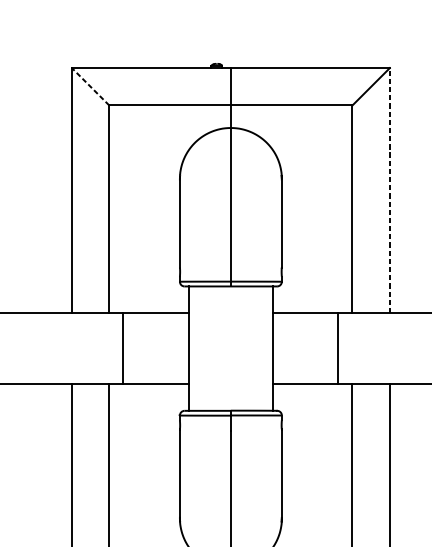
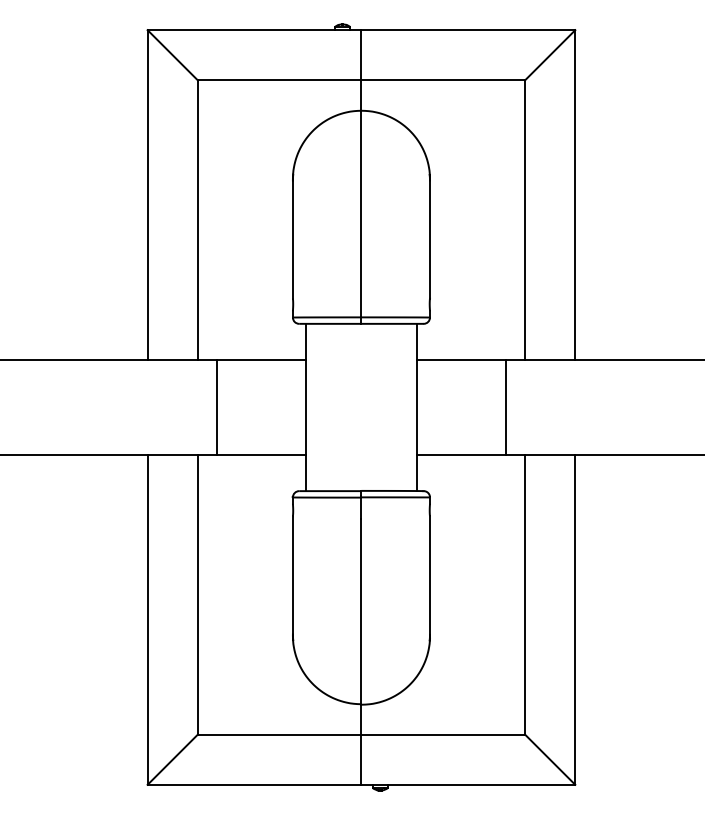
line: (90, 86) -> (172, 55), dashed -> solid
line: (390, 190) -> (575, 194), dashed -> solid

